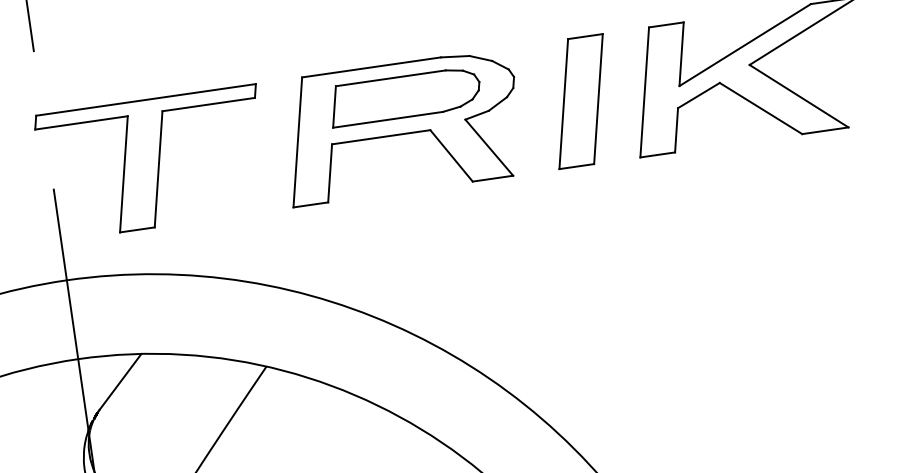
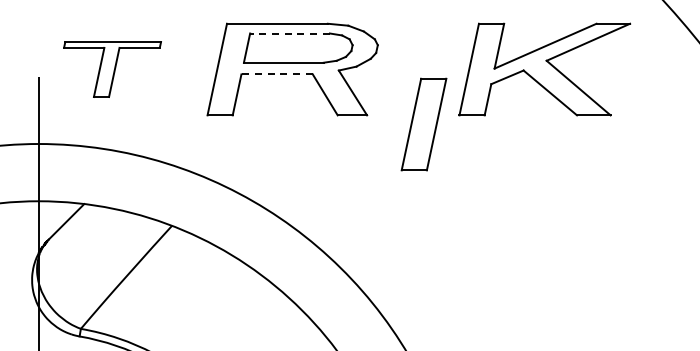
line: (391, 78) -> (290, 33), solid -> dashed
part: (580, 101) -> (423, 124), moved
line: (381, 137) -> (277, 74), solid -> dashed
part: (153, 163) -> (112, 69), size x0.6

